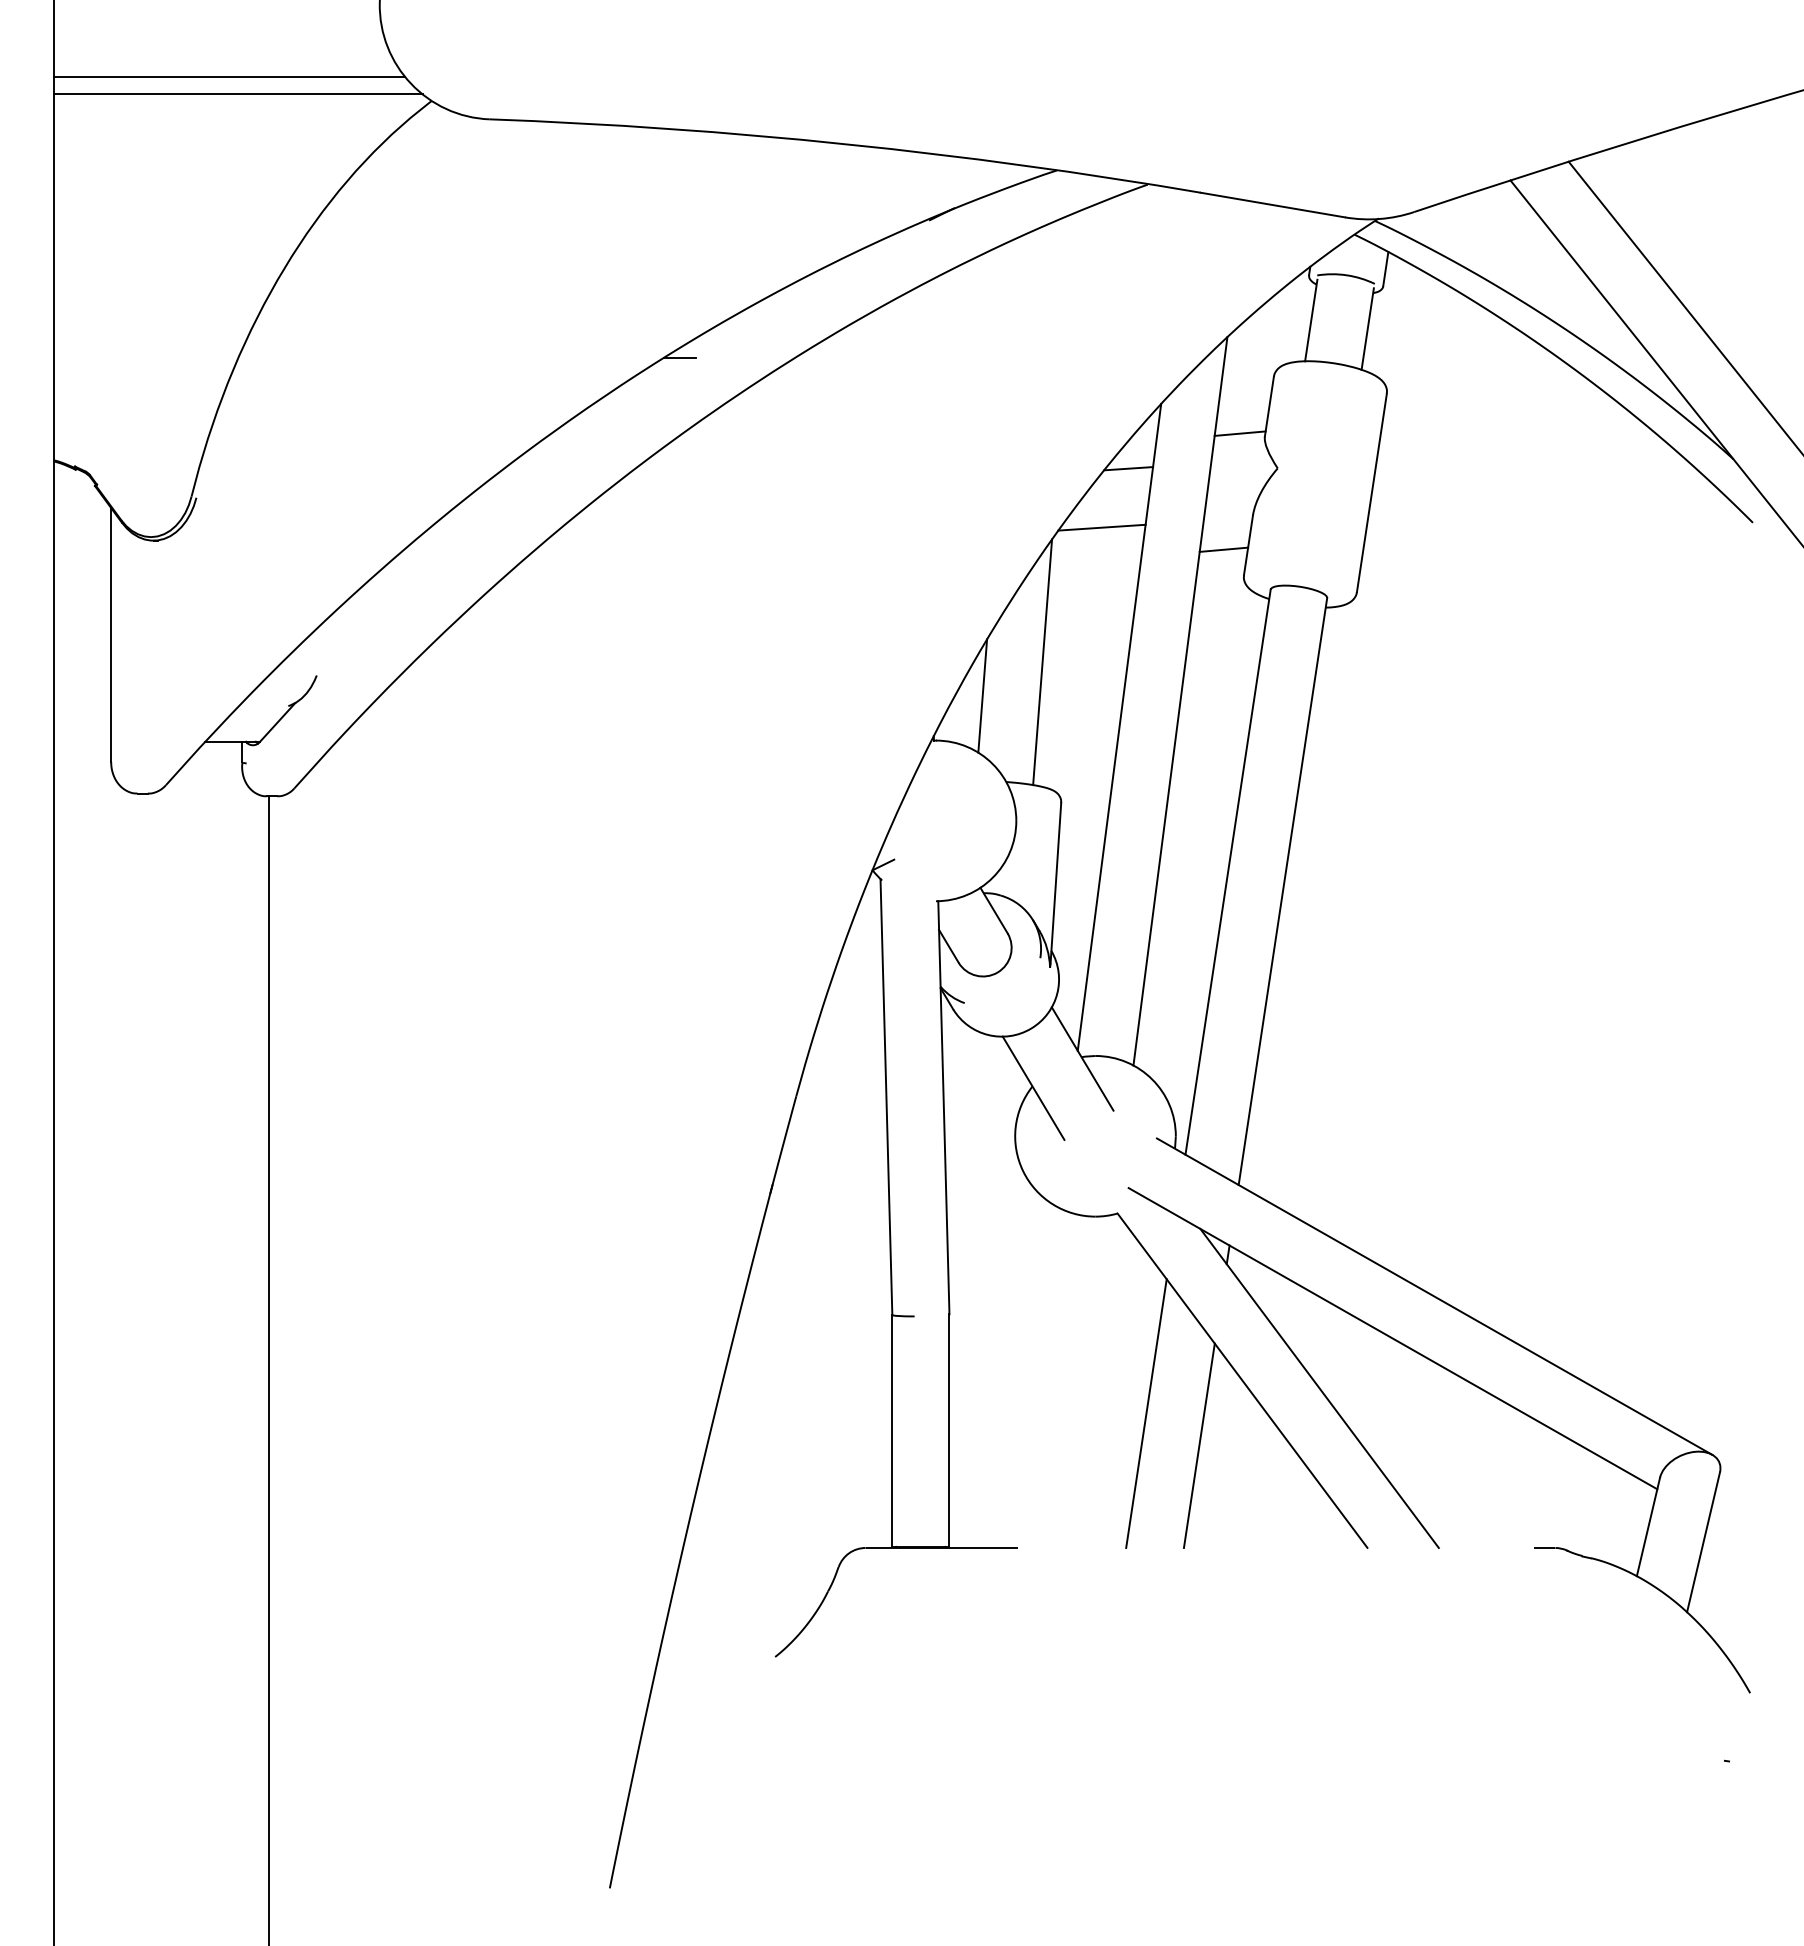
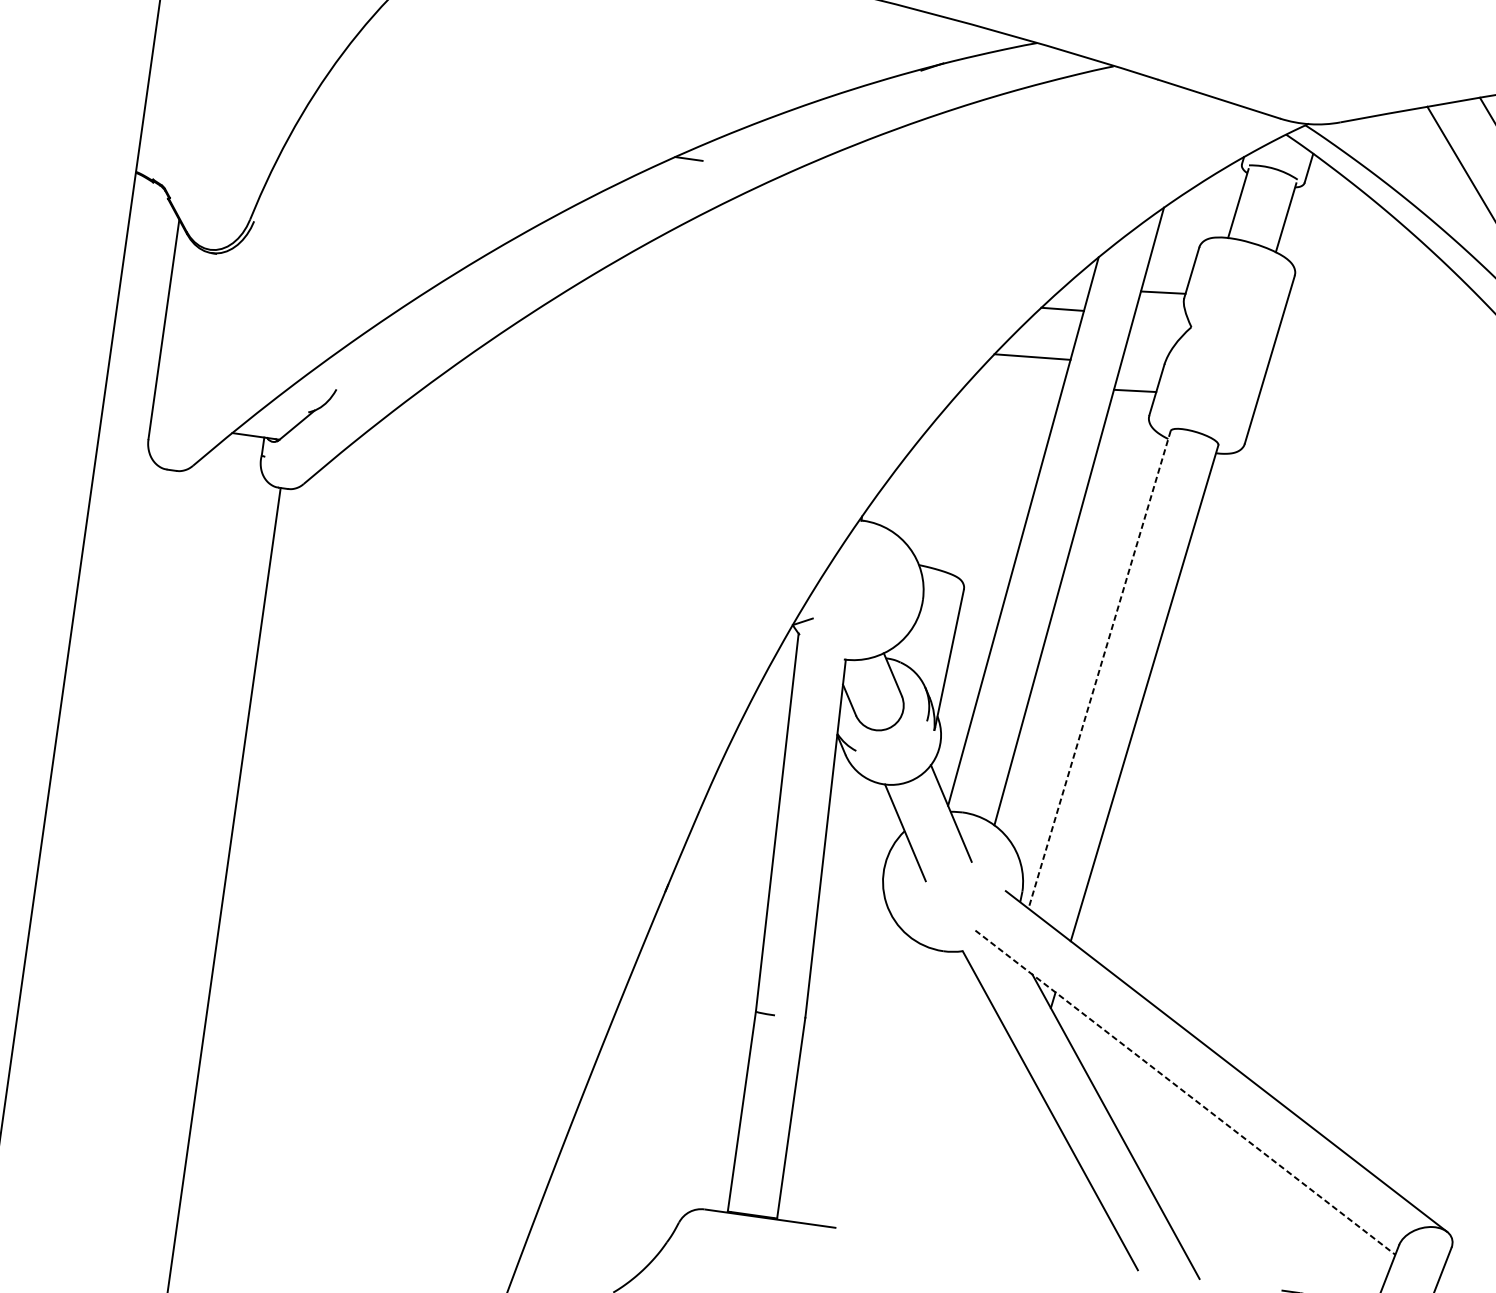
line: (1042, 662) -> (964, 466), removed
line: (982, 695) -> (908, 487), removed
line: (1228, 872) -> (1099, 670), solid -> dashed
line: (1393, 1338) -> (1185, 1092), solid -> dashed
line: (1146, 1413) -> (963, 1127), removed
line: (1198, 1445) -> (1004, 1161), removed

